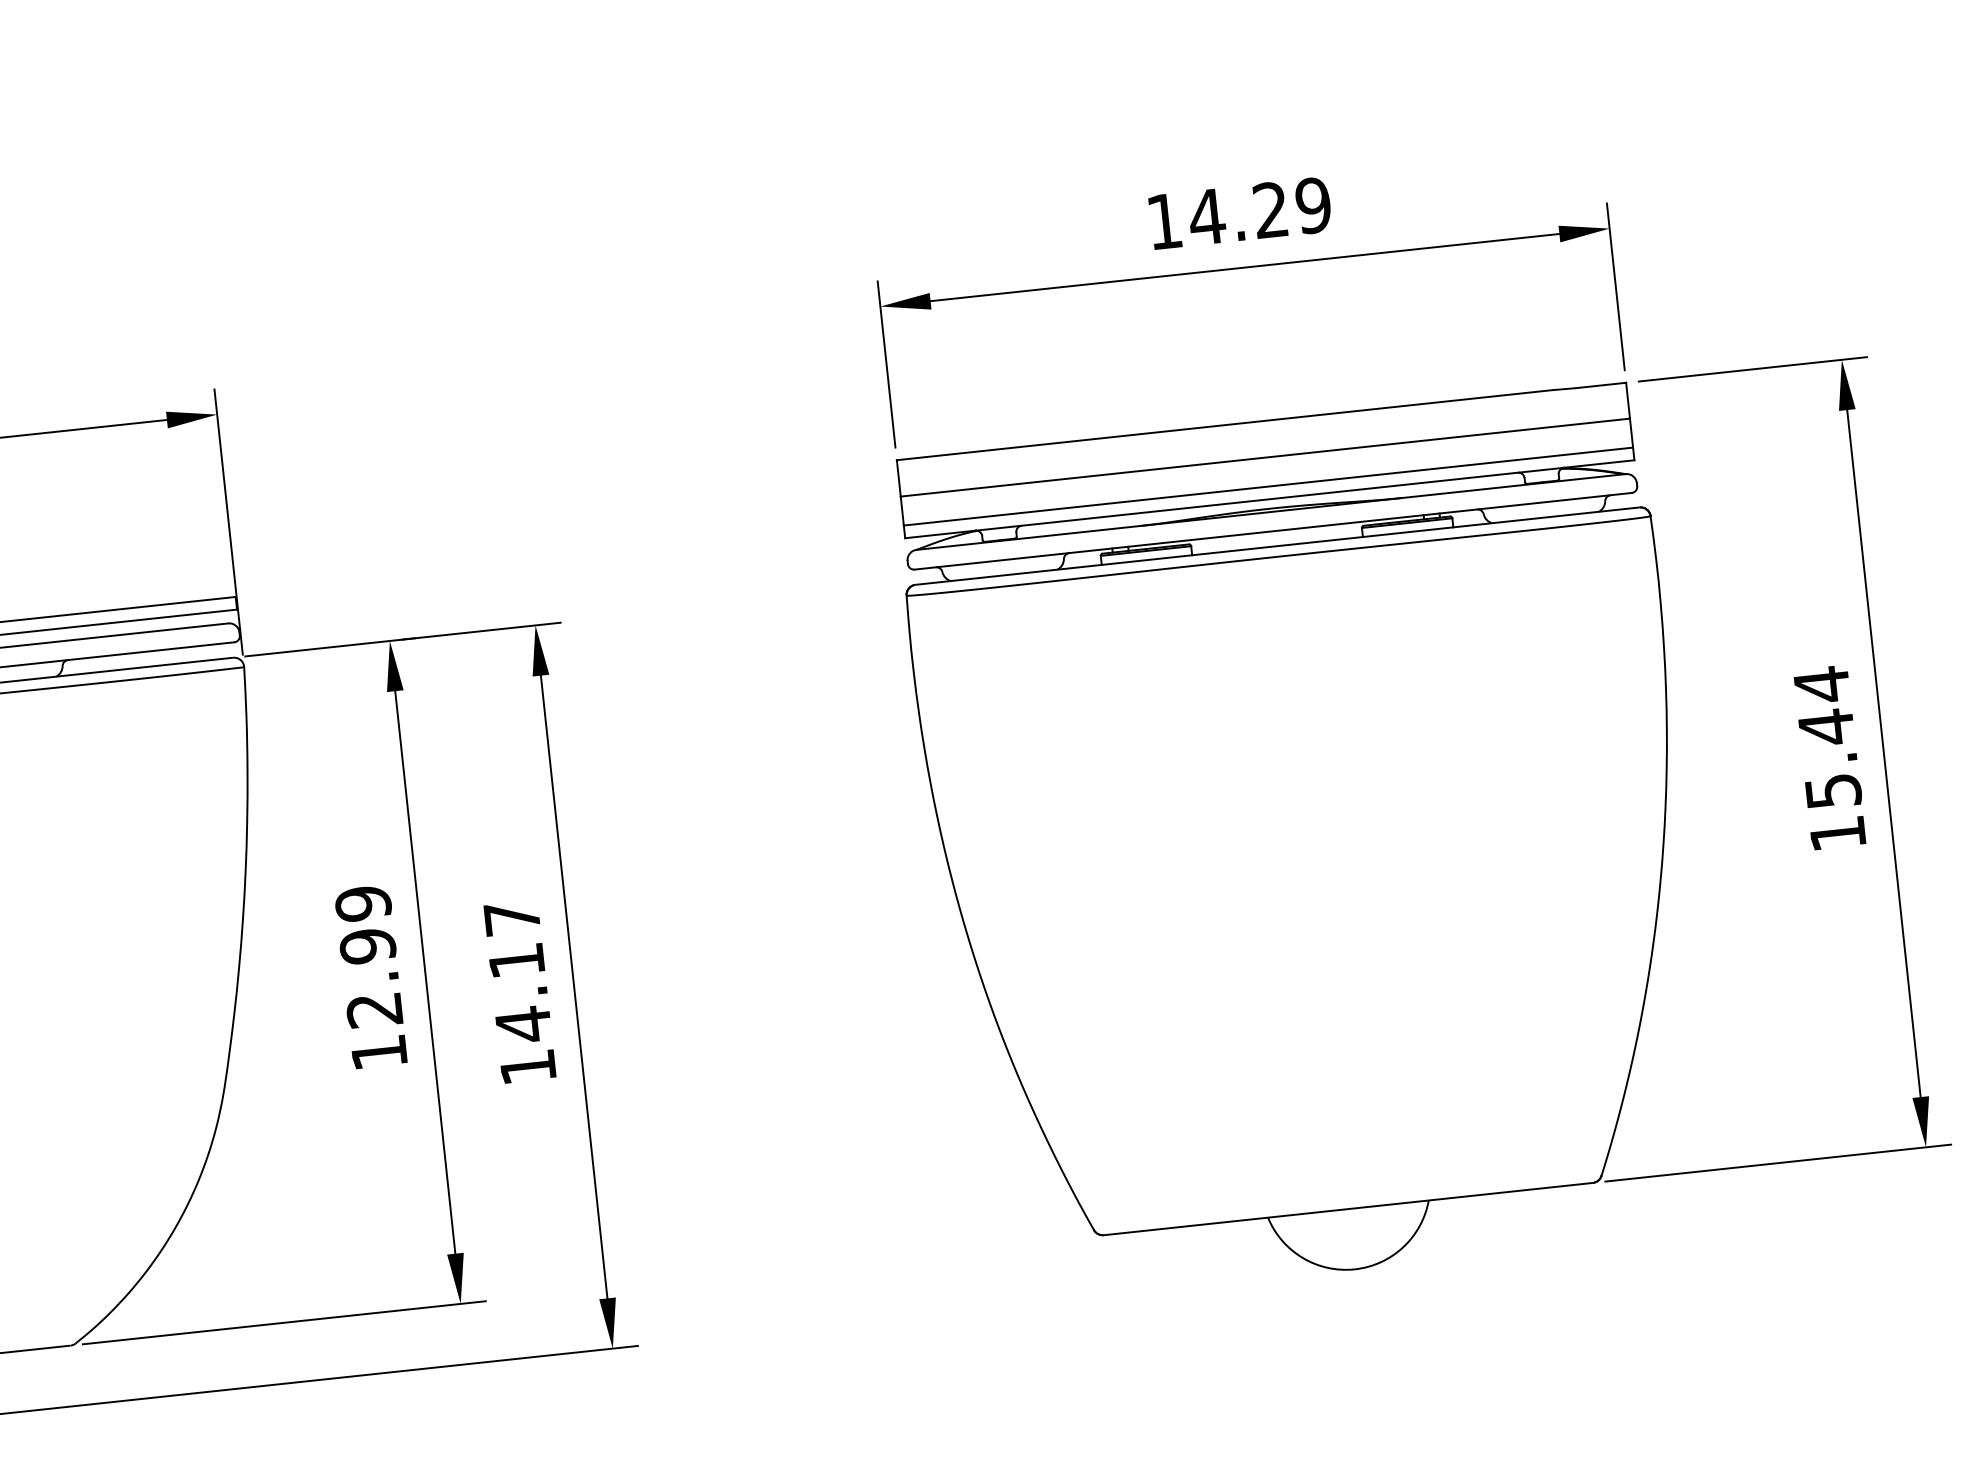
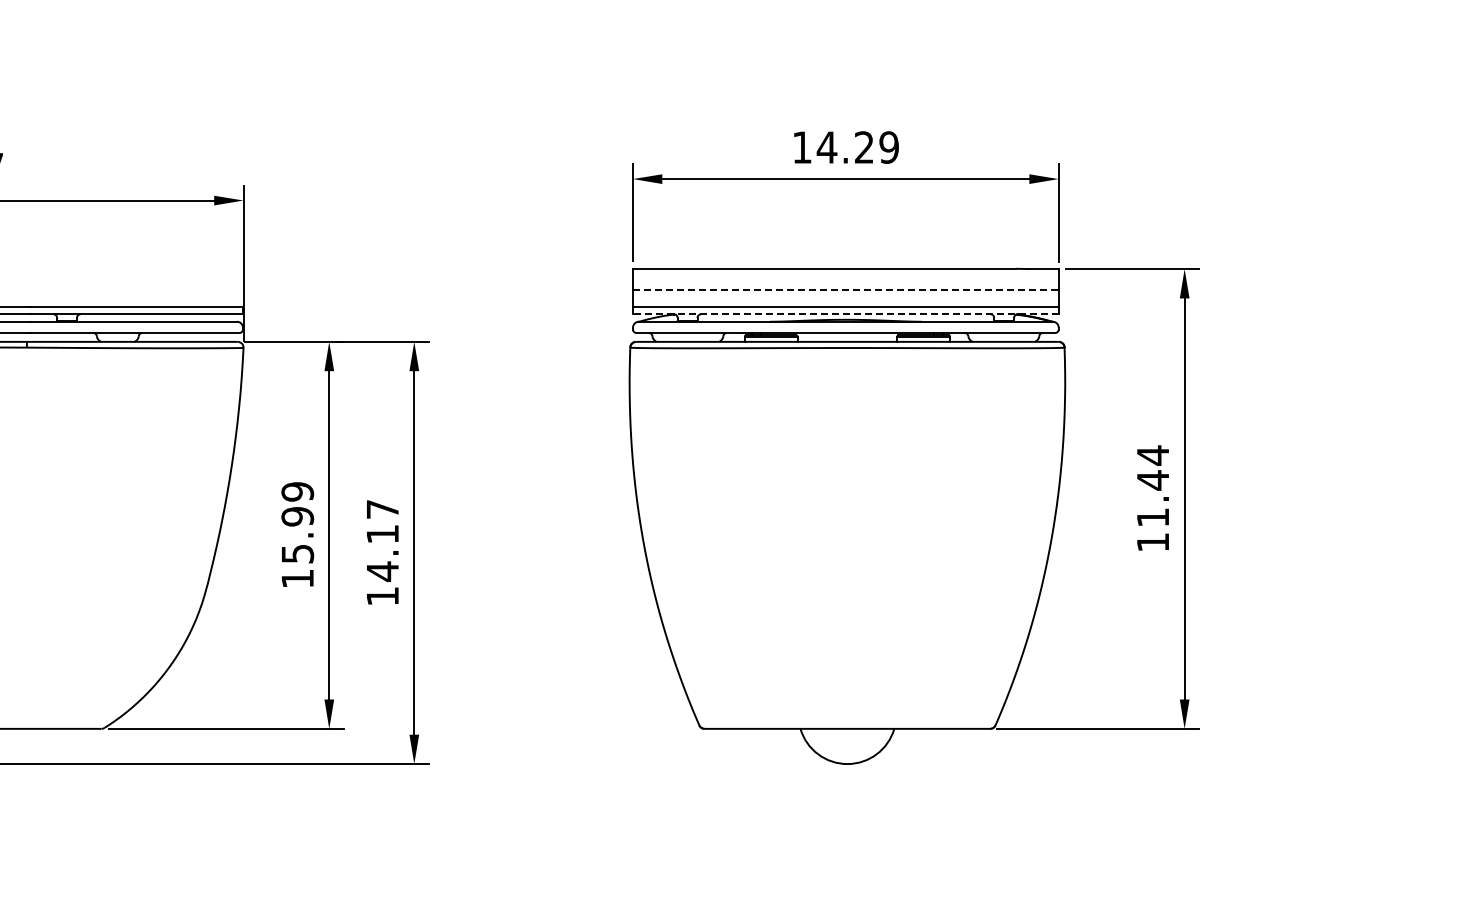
line: (1264, 458) -> (845, 290), solid -> dashed
line: (1269, 499) -> (845, 314), solid -> dashed
text: (1834, 790) -> (1153, 517), 15.44 -> 11.44
text: (374, 1011) -> (297, 554), 12.99 -> 15.99

